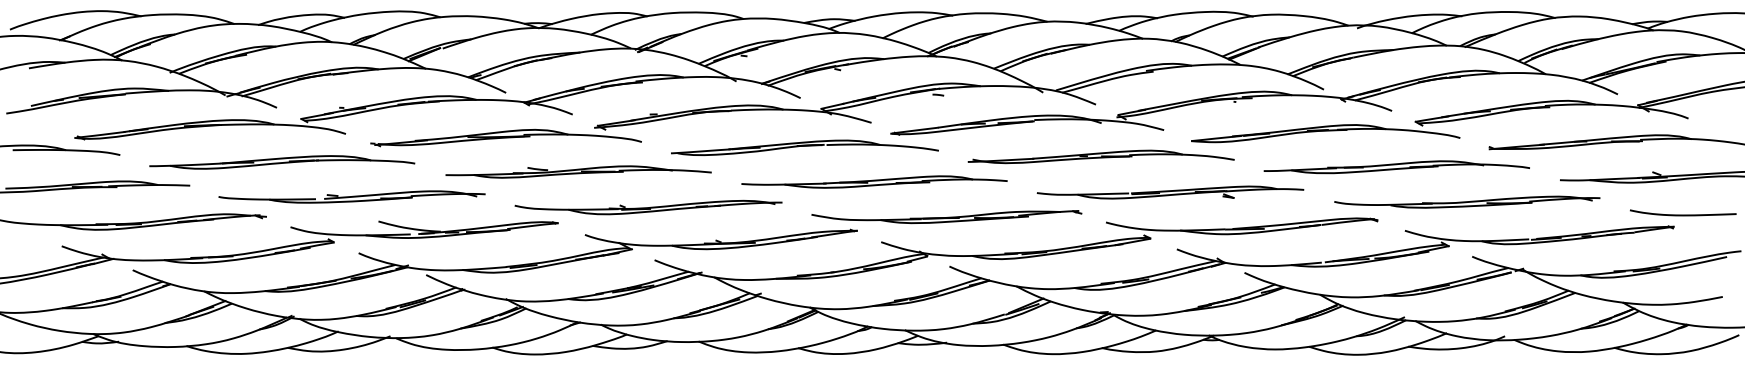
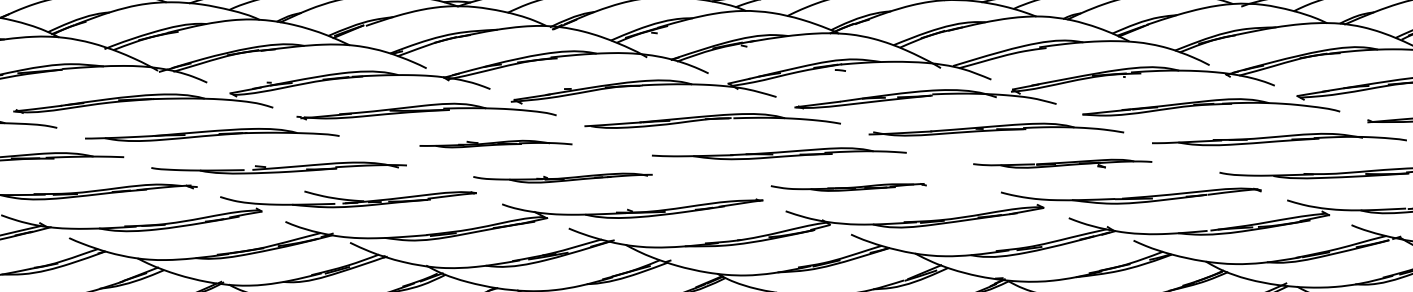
part: (578, 171) -> (495, 143), size x0.6
part: (1170, 192) -> (1062, 163), size x0.7
part: (648, 207) -> (562, 178), size x0.7
part: (946, 217) -> (848, 187), size x0.6

